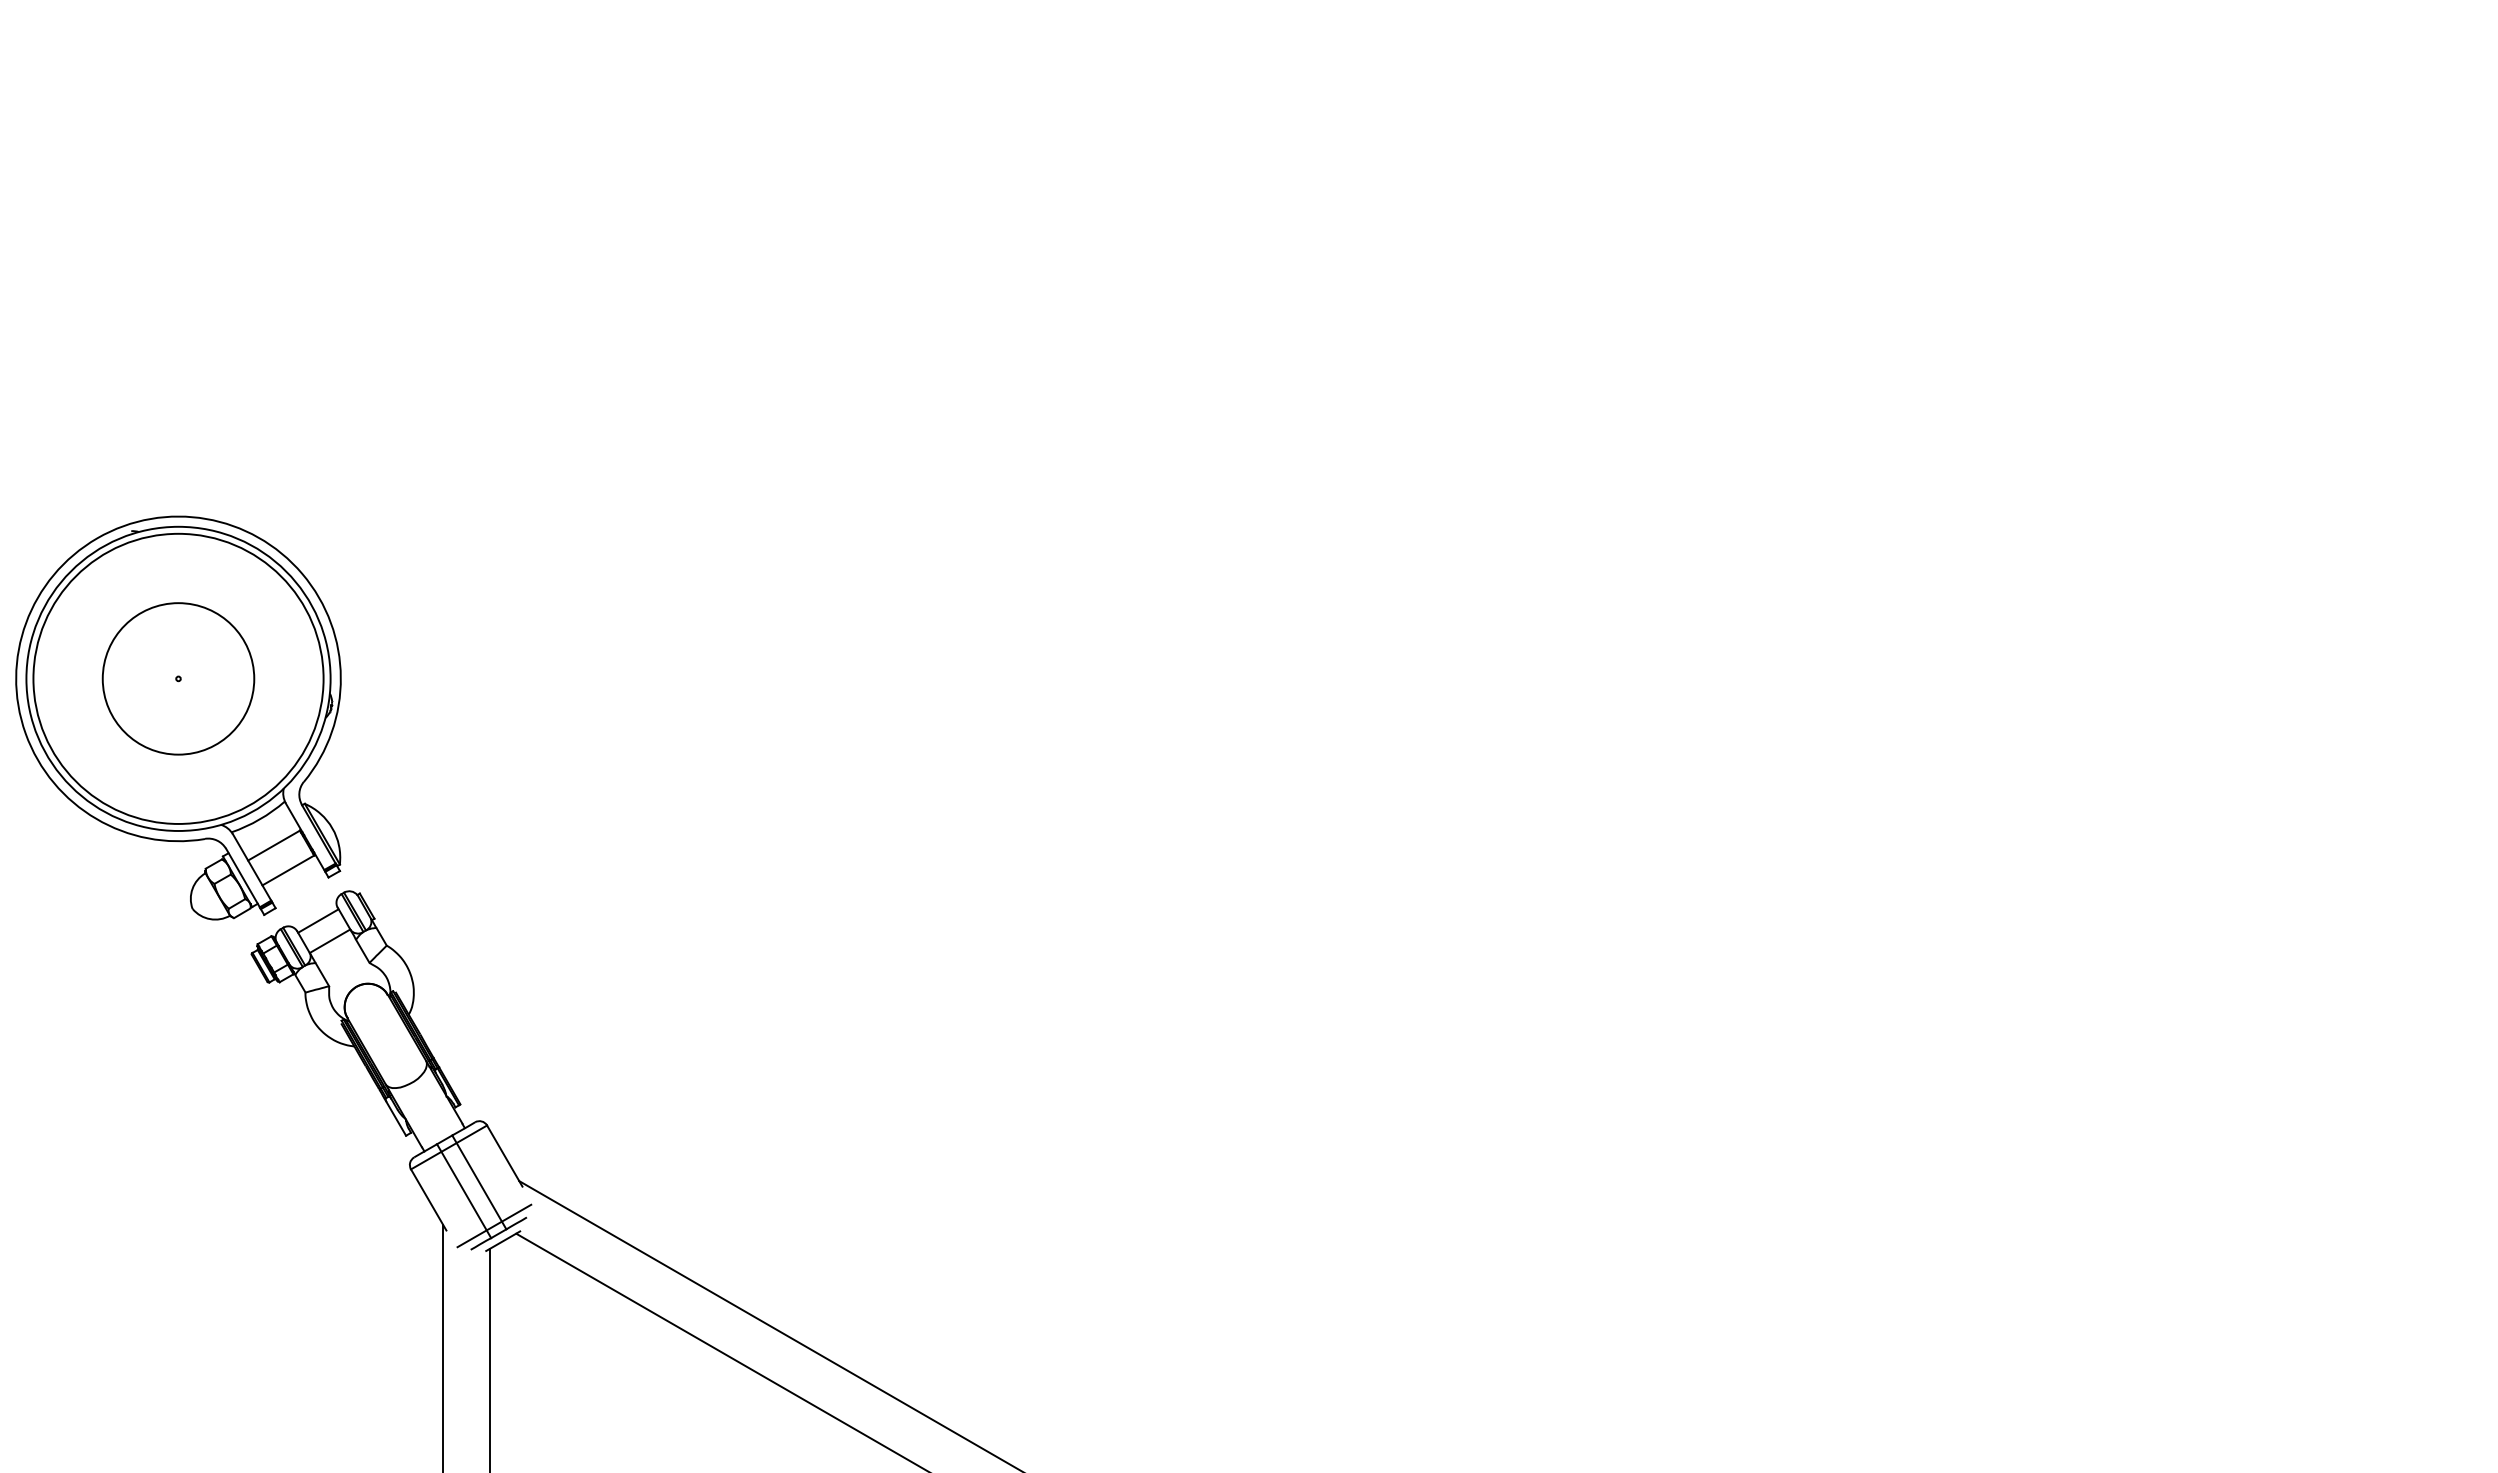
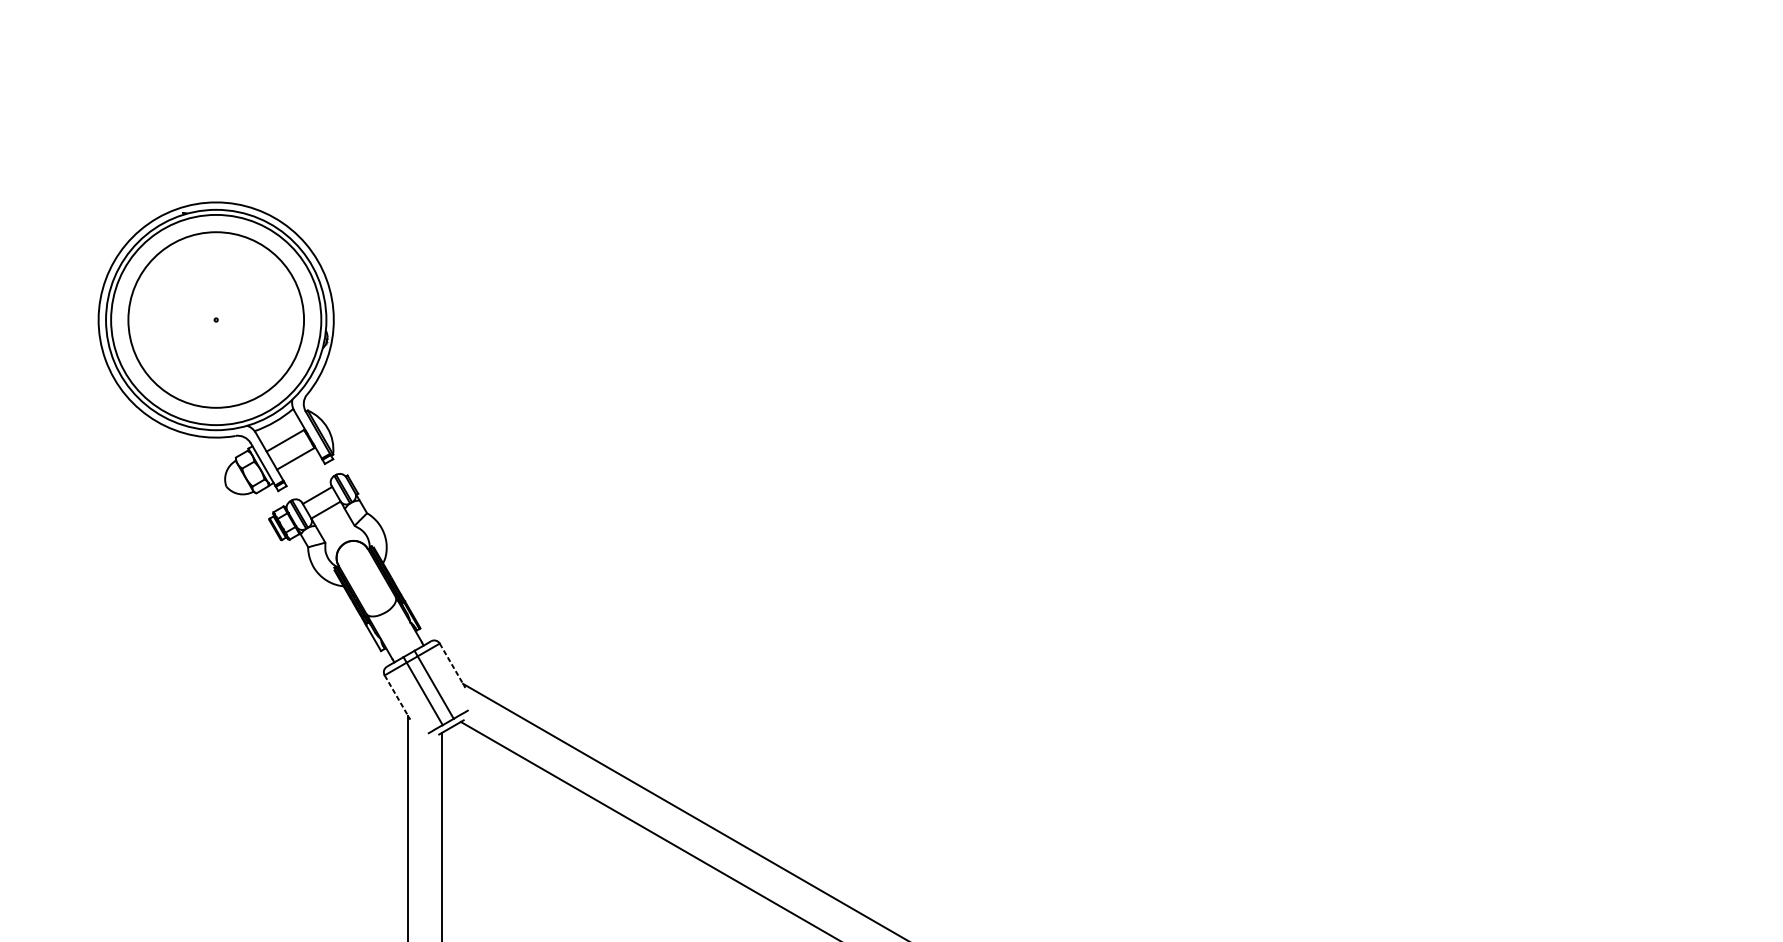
circle: (178, 678) -> (216, 319), size x1.6
line: (505, 1156) -> (453, 666), solid -> dashed
line: (428, 1200) -> (397, 697), solid -> dashed
line: (494, 1225) -> (445, 716), removed

